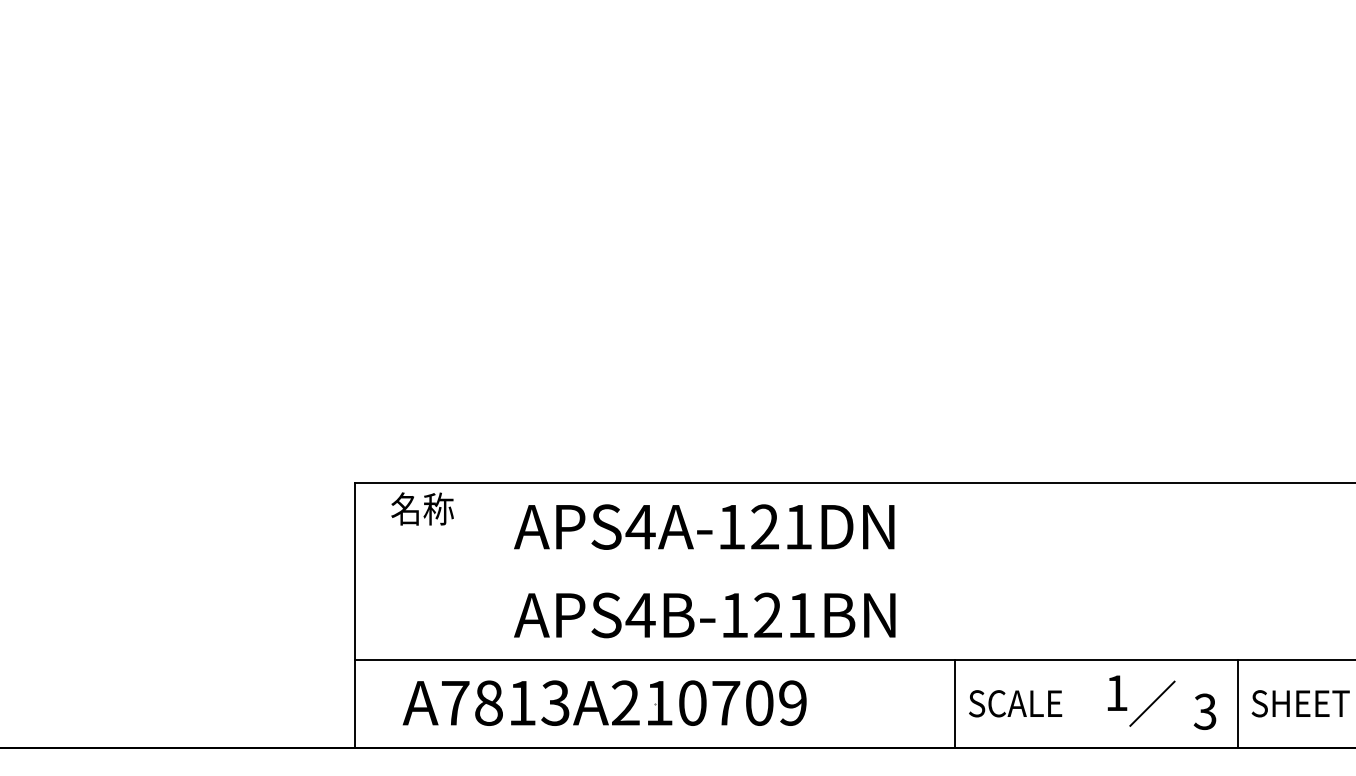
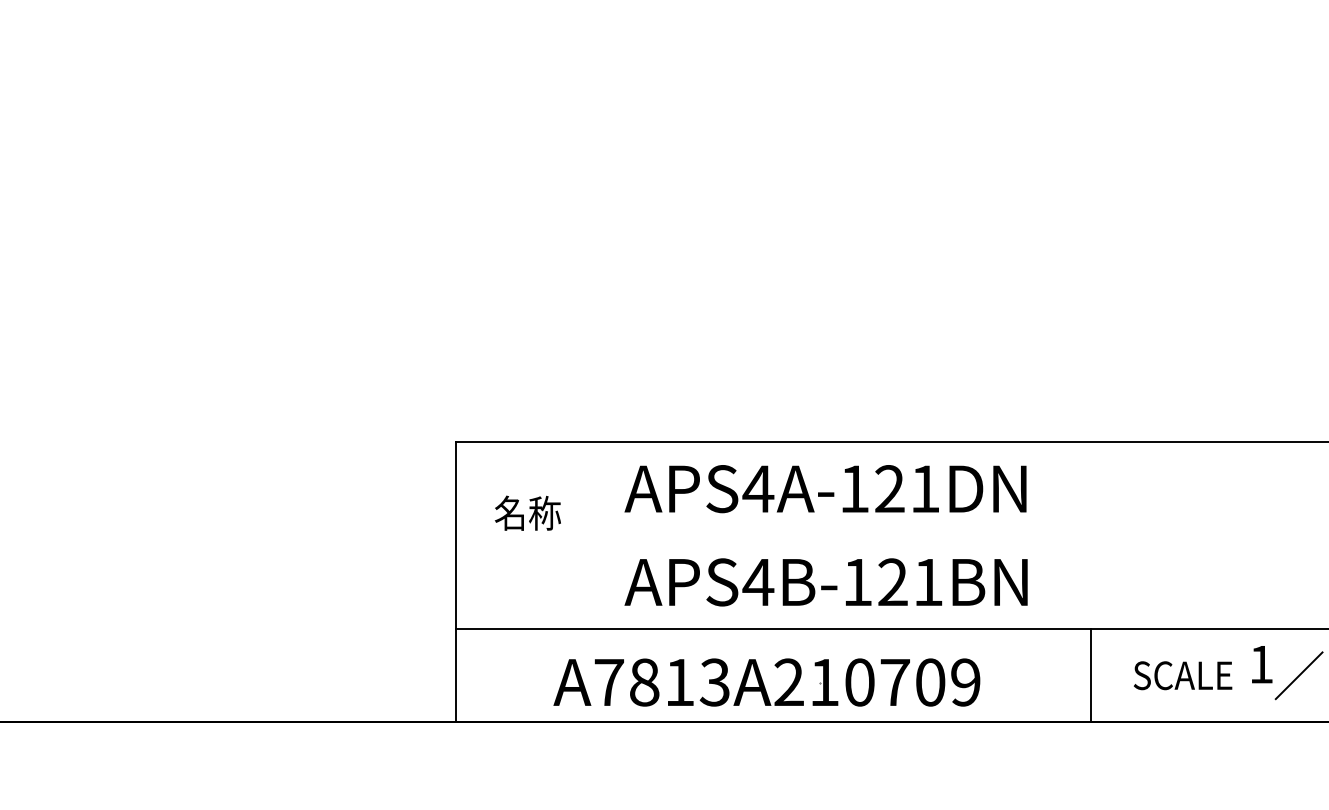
text: (422, 508) -> (527, 512), moved
part: (604, 702) -> (766, 681), moved
text: (1015, 703) -> (1182, 675), moved

